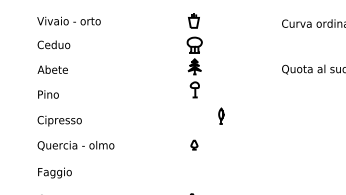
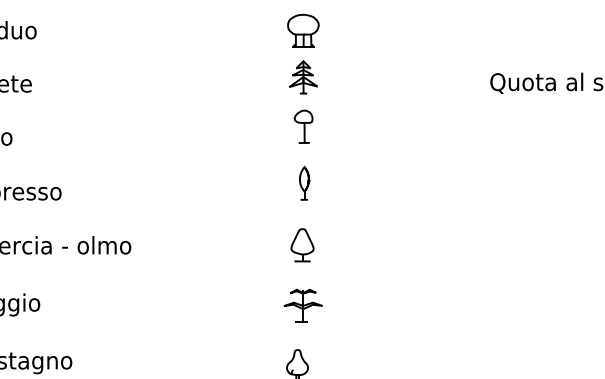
part: (221, 115) -> (304, 181), moved
part: (194, 144) -> (302, 243), size x1.67
part: (194, 173) -> (302, 305), added

